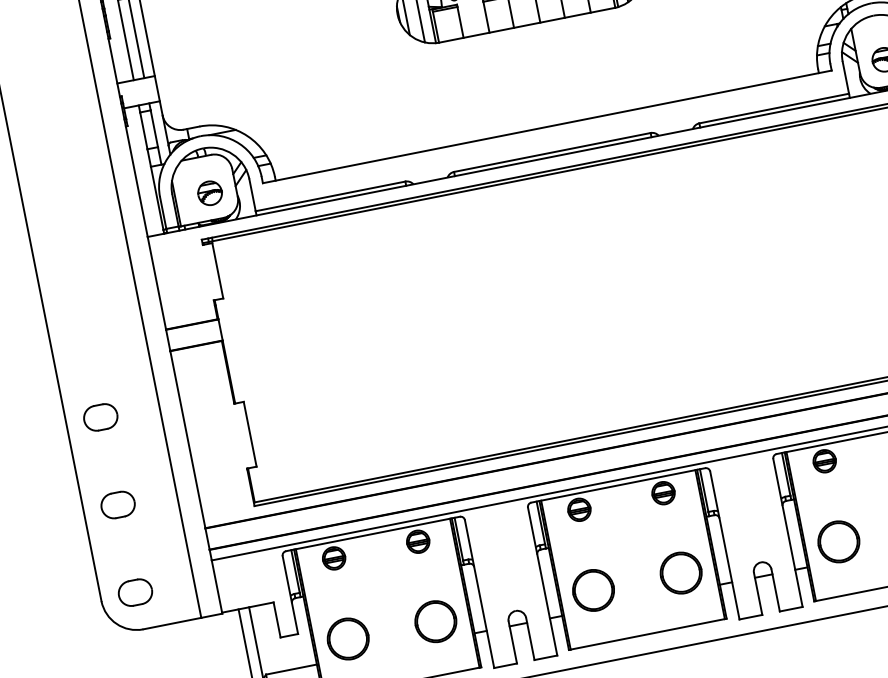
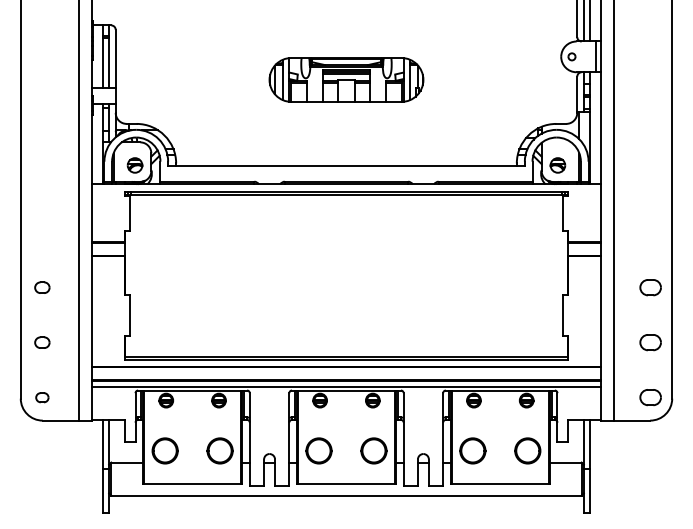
part: (101, 417) -> (42, 287), size x0.7
part: (118, 504) -> (42, 342), size x0.7
part: (135, 592) -> (42, 397), size x0.6

